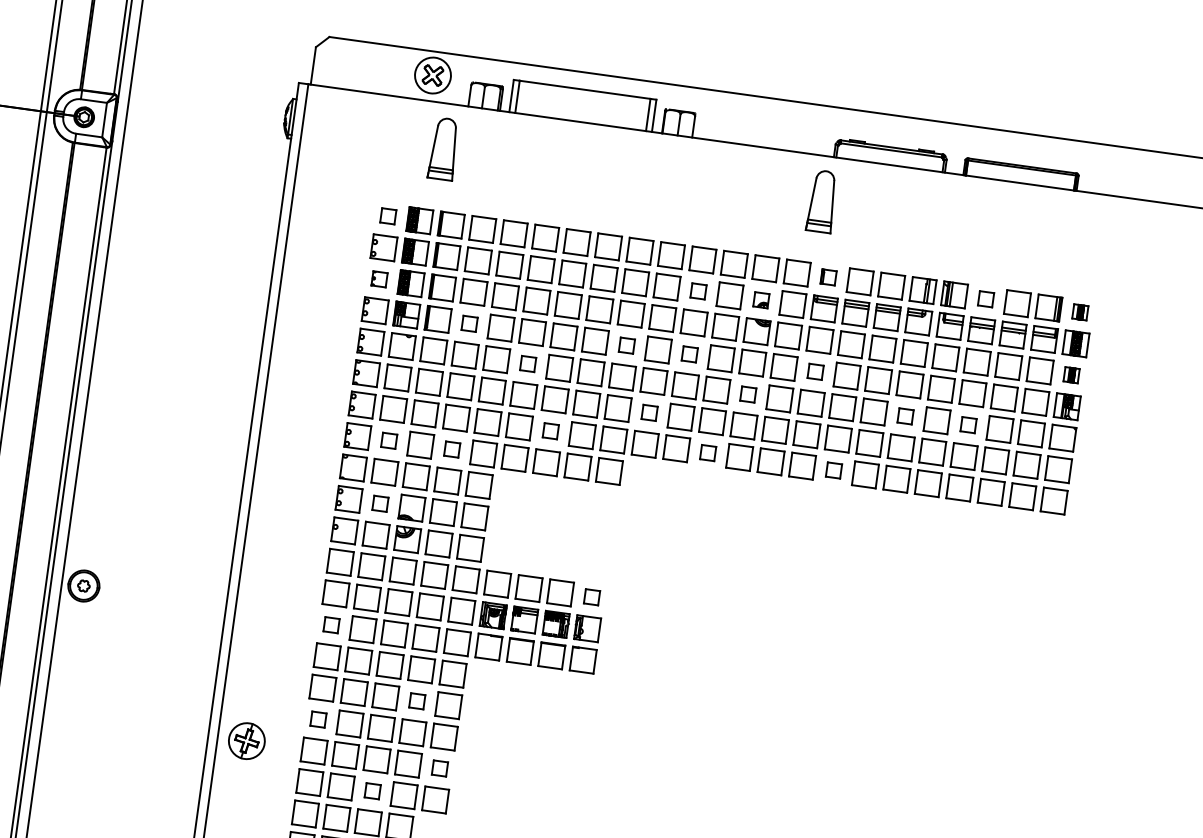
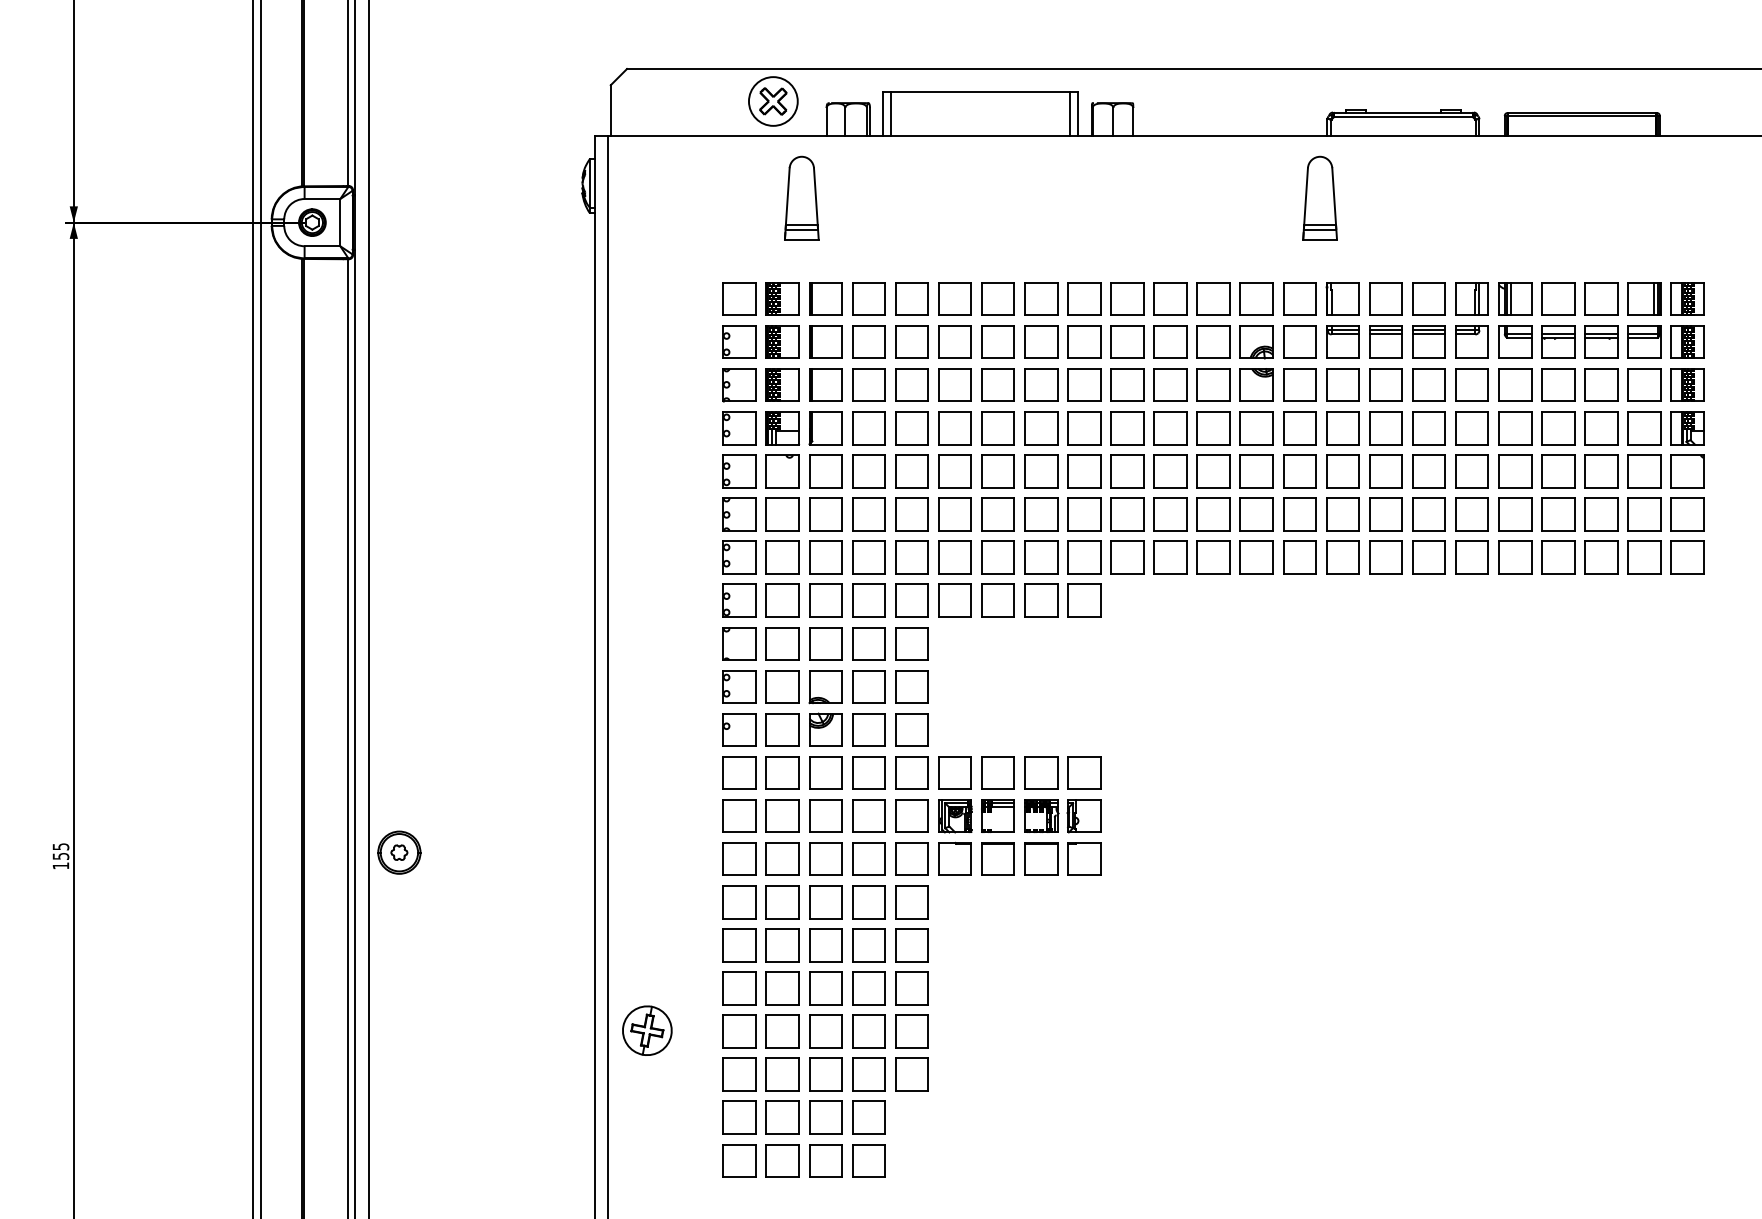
part: (388, 215) -> (739, 298), size x1.67
part: (828, 277) -> (1342, 298), size x1.67
part: (379, 279) -> (739, 385), size x1.67
part: (698, 290) -> (1170, 341), size x1.67
part: (986, 298) -> (1558, 298), size x1.67
part: (761, 300) -> (1256, 342), size x1.67
part: (1080, 311) -> (1687, 298), size x1.67
part: (469, 323) -> (868, 428), size x1.67
part: (627, 345) -> (1084, 428), size x1.67
part: (689, 354) -> (1170, 428), size x1.67
part: (527, 364) -> (954, 471), size x1.67
part: (815, 371) -> (1342, 428), size x1.67
part: (1071, 374) -> (1687, 384), size x1.67
part: (748, 394) -> (1256, 471), size x1.67
part: (649, 412) -> (1127, 514), size x1.67
part: (905, 416) -> (1471, 471), size x1.67
part: (968, 425) -> (1558, 471), size x1.67
part: (550, 431) -> (997, 557), size x1.67
part: (389, 440) -> (782, 600), size x1.67
part: (451, 449) -> (868, 600), size x1.67
part: (708, 453) -> (1213, 557), size x1.67
part: (833, 470) -> (1385, 557), size x1.67
part: (380, 503) -> (782, 686), size x1.67
part: (592, 596) -> (1084, 772), size x1.67
part: (331, 624) -> (739, 858), size x1.67
part: (416, 701) -> (868, 945), size x1.67
part: (318, 719) -> (739, 988), size x1.67
part: (439, 768) -> (911, 1031), size x1.67
part: (372, 791) -> (825, 1074), size x1.67

